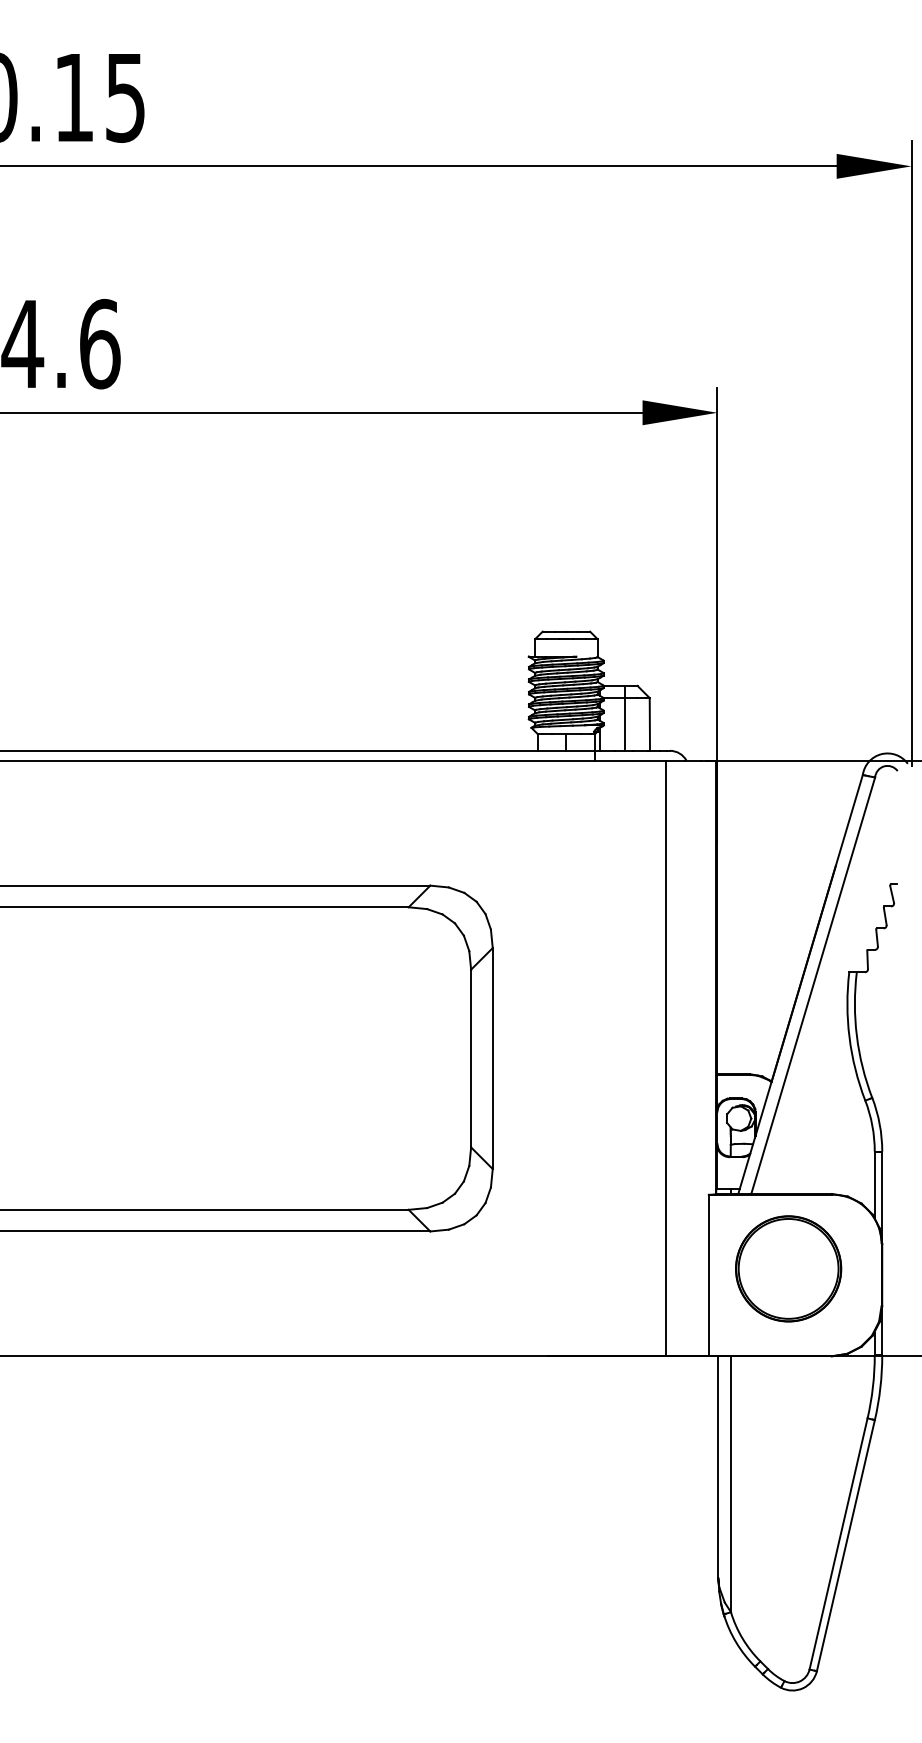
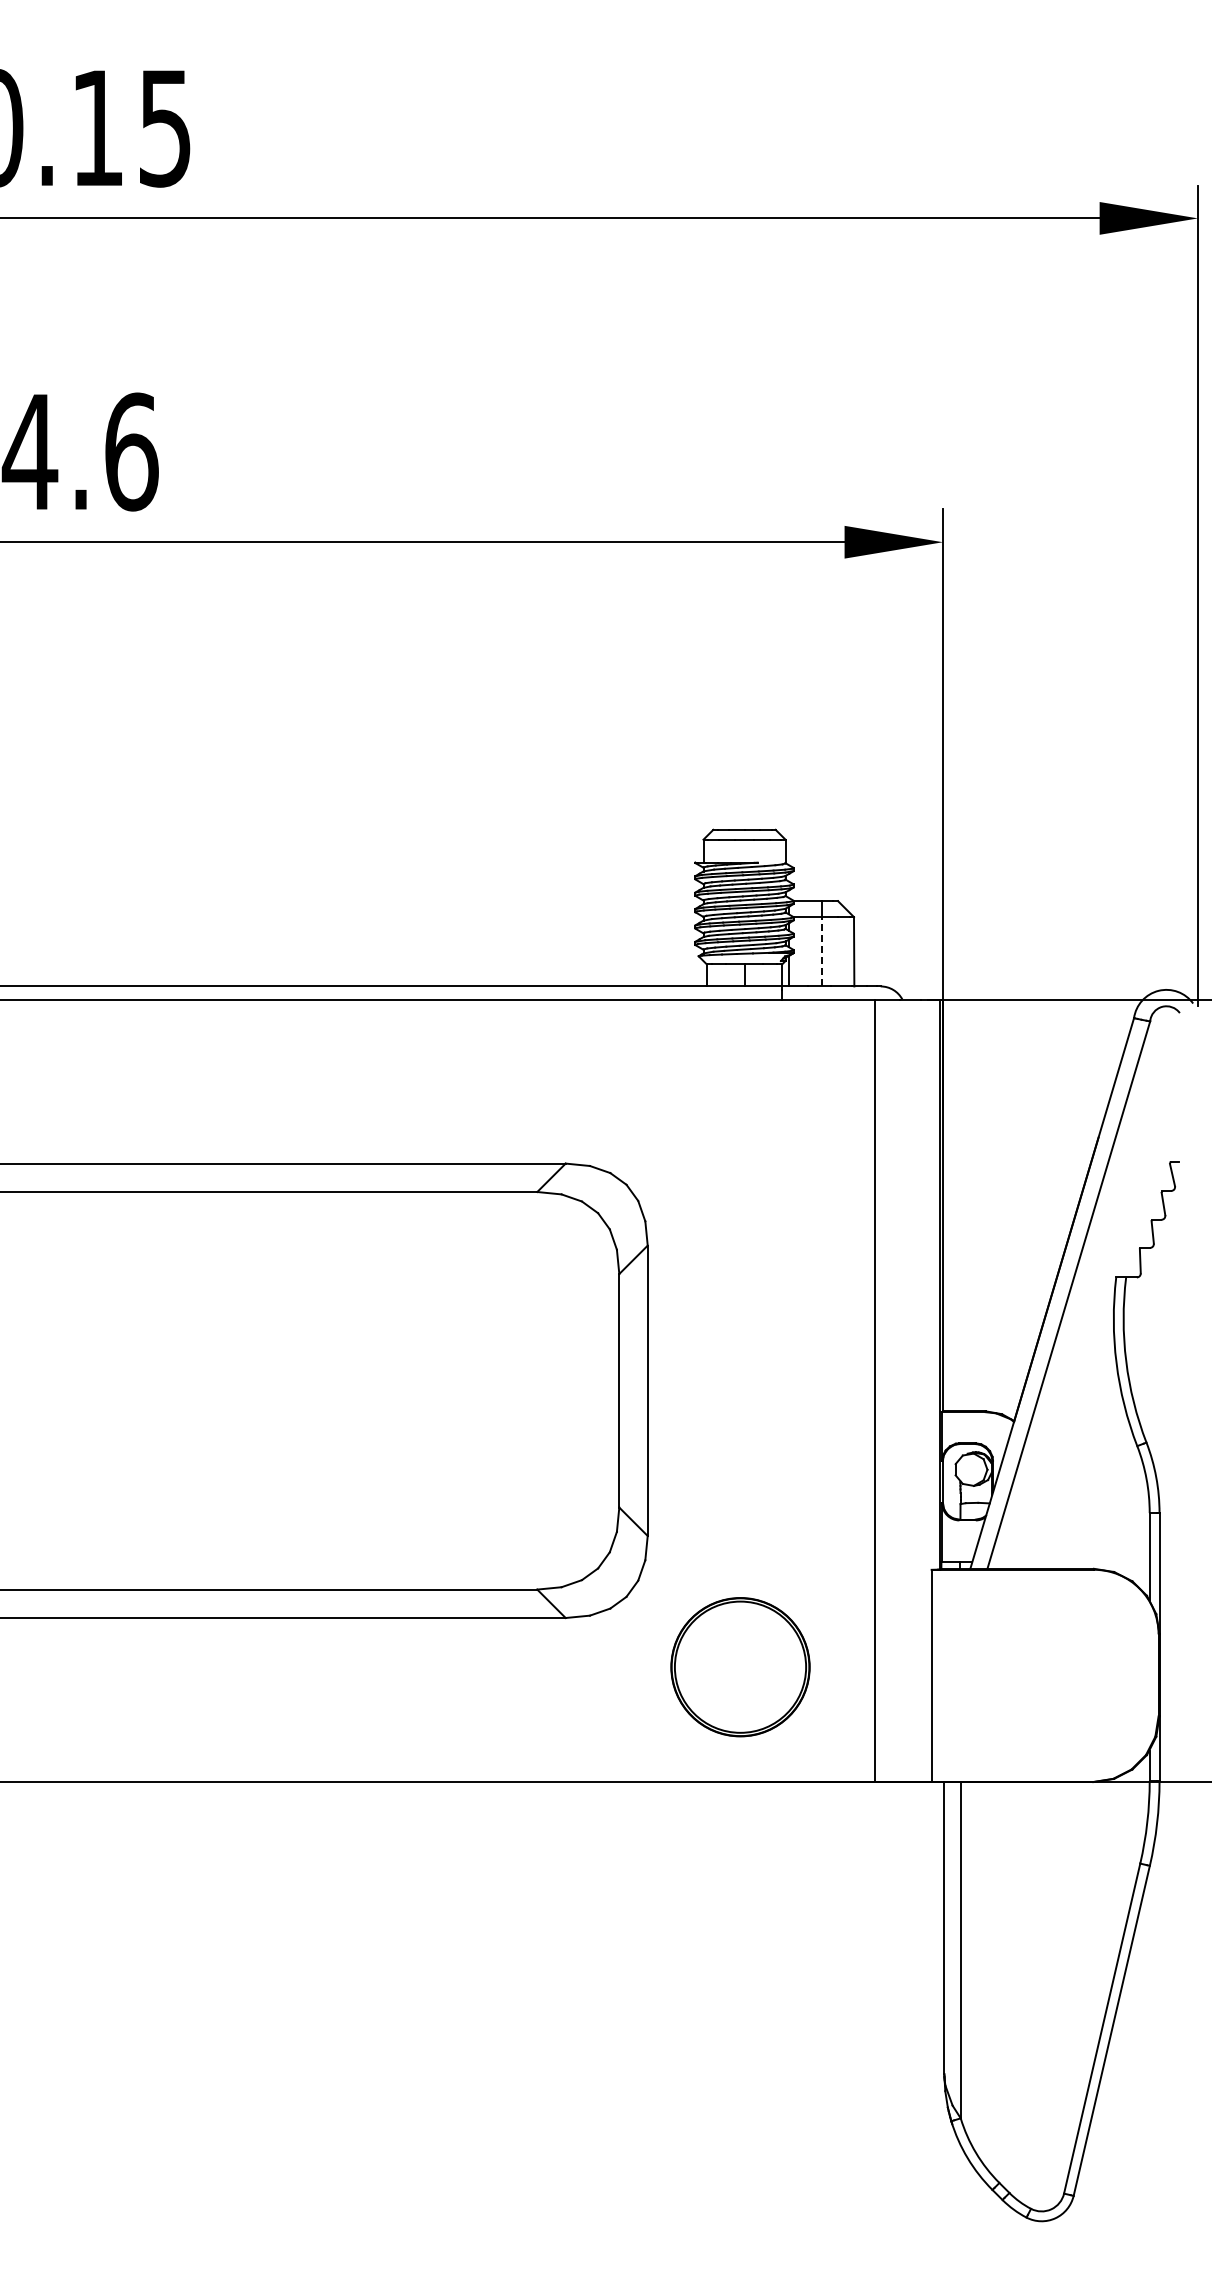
line: (624, 724) -> (821, 951), solid -> dashed
part: (788, 1269) -> (740, 1667), moved

